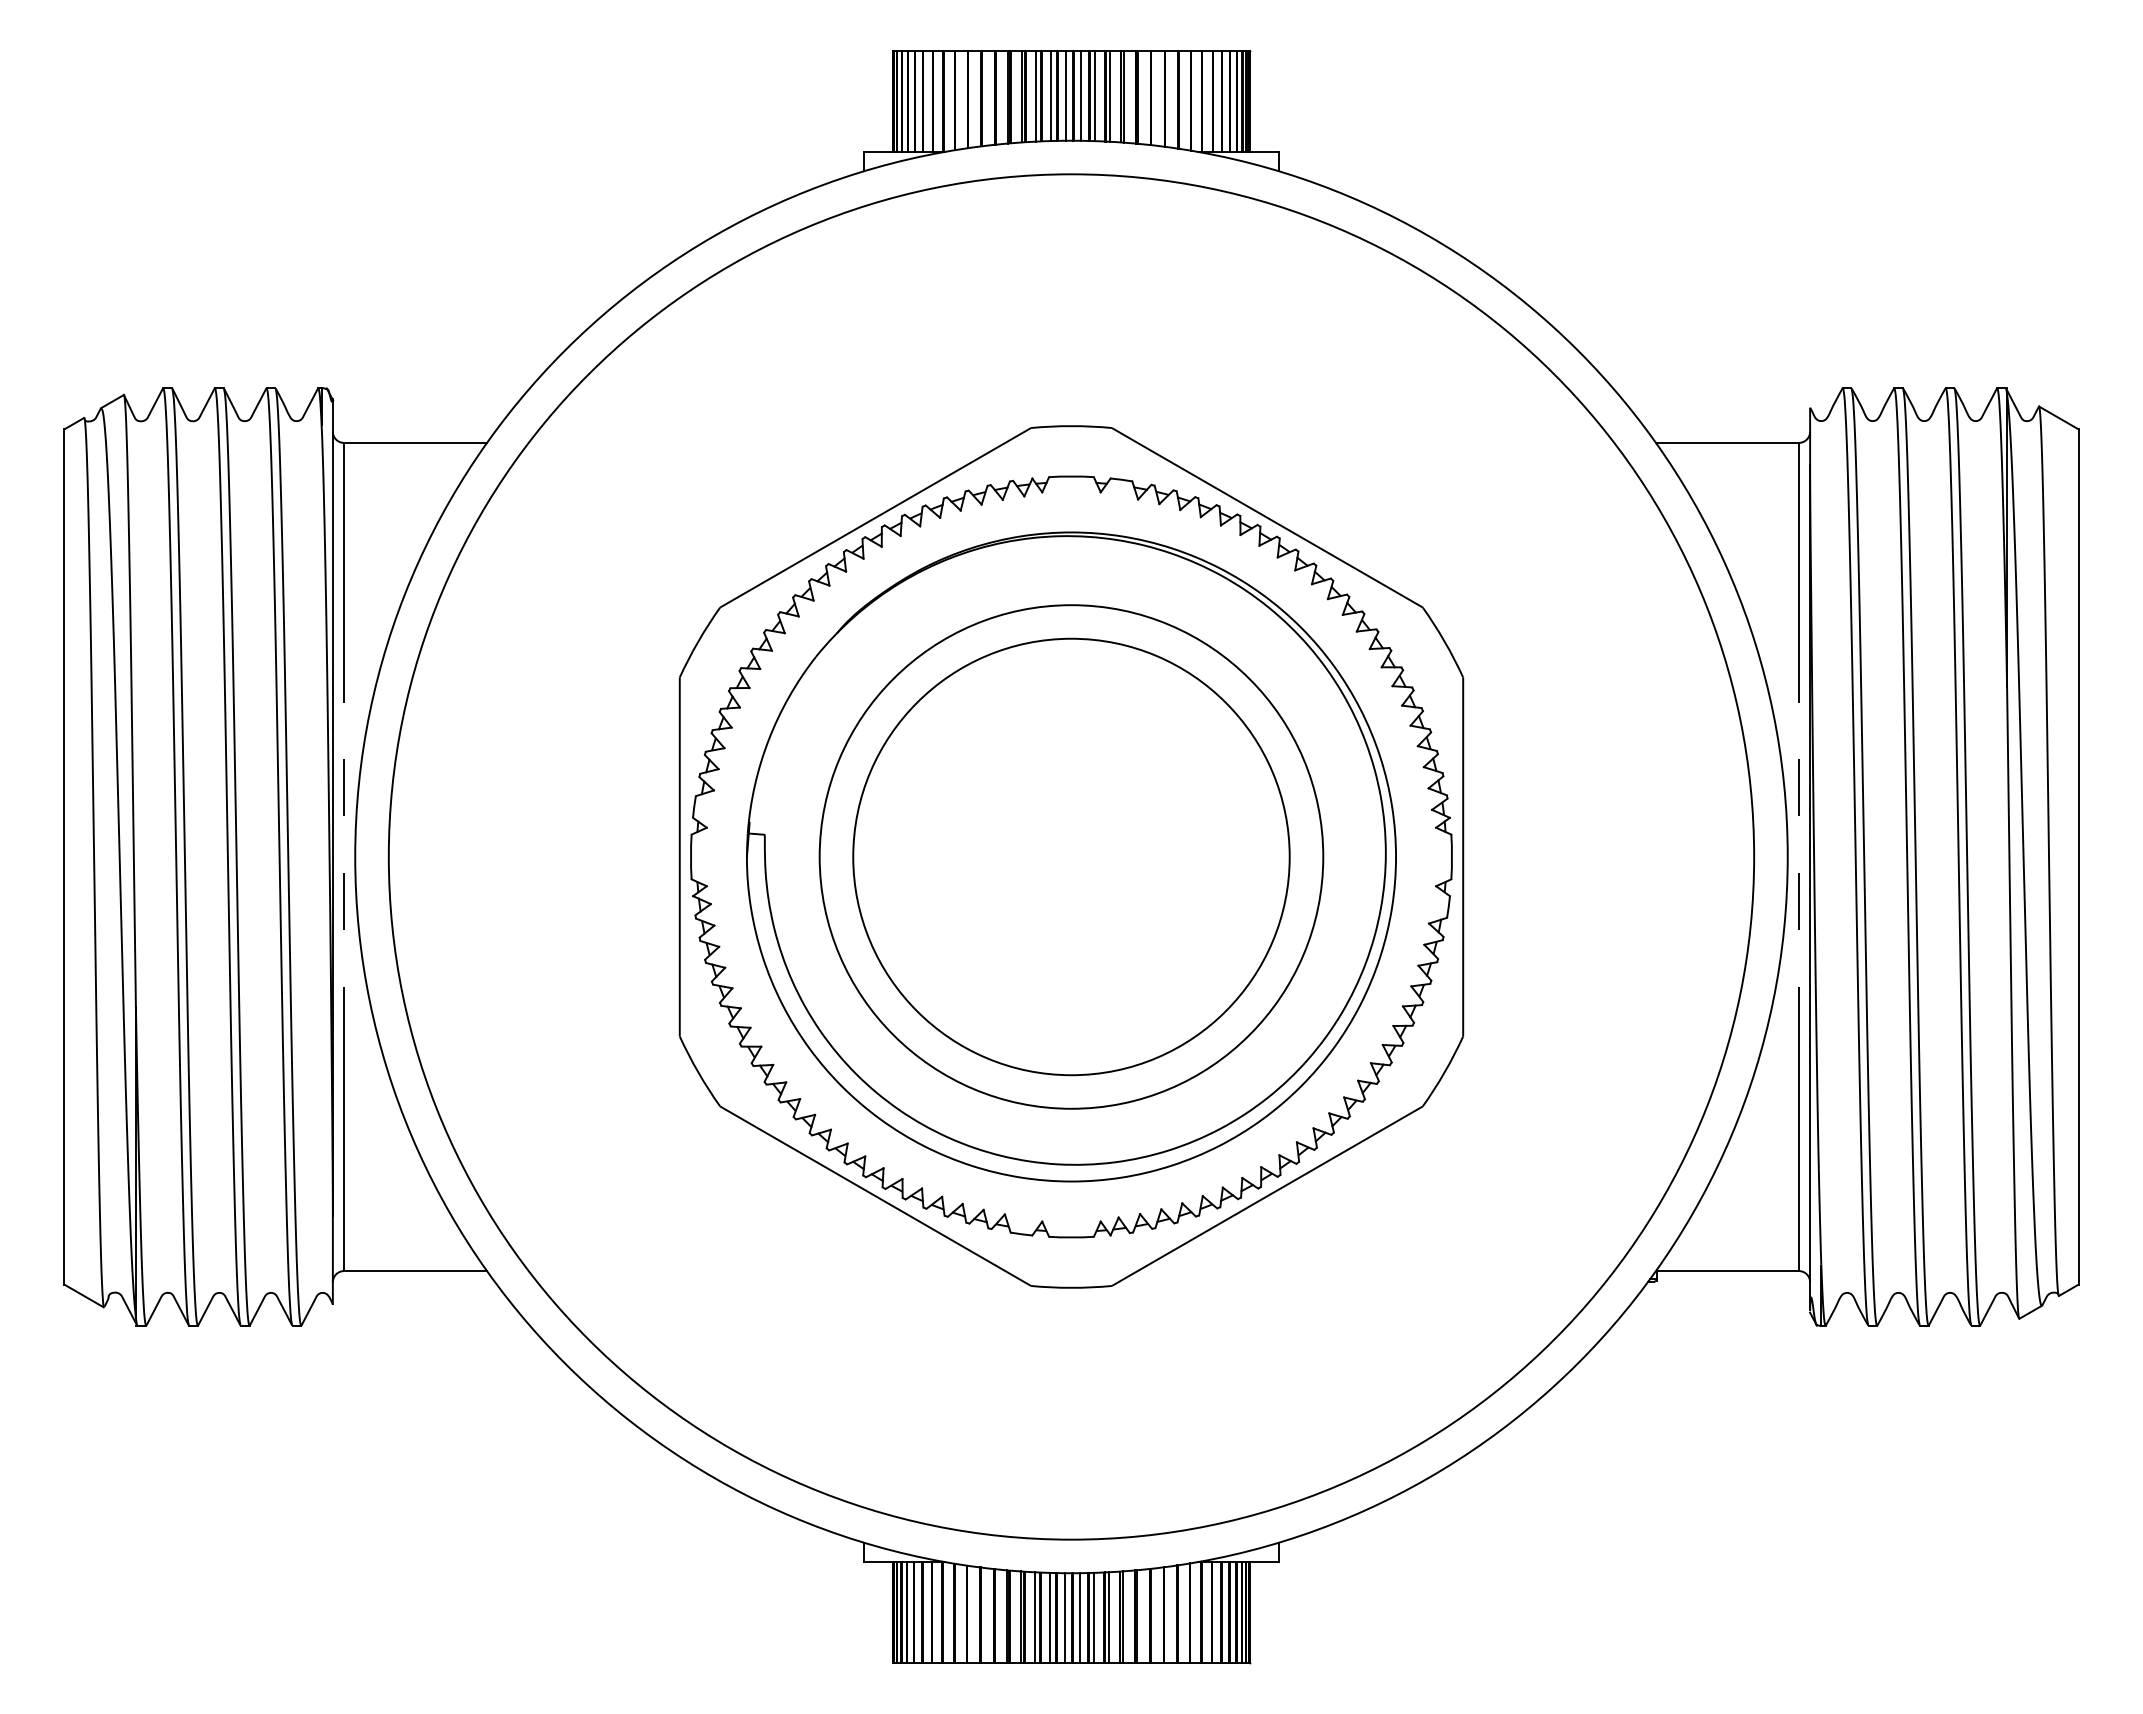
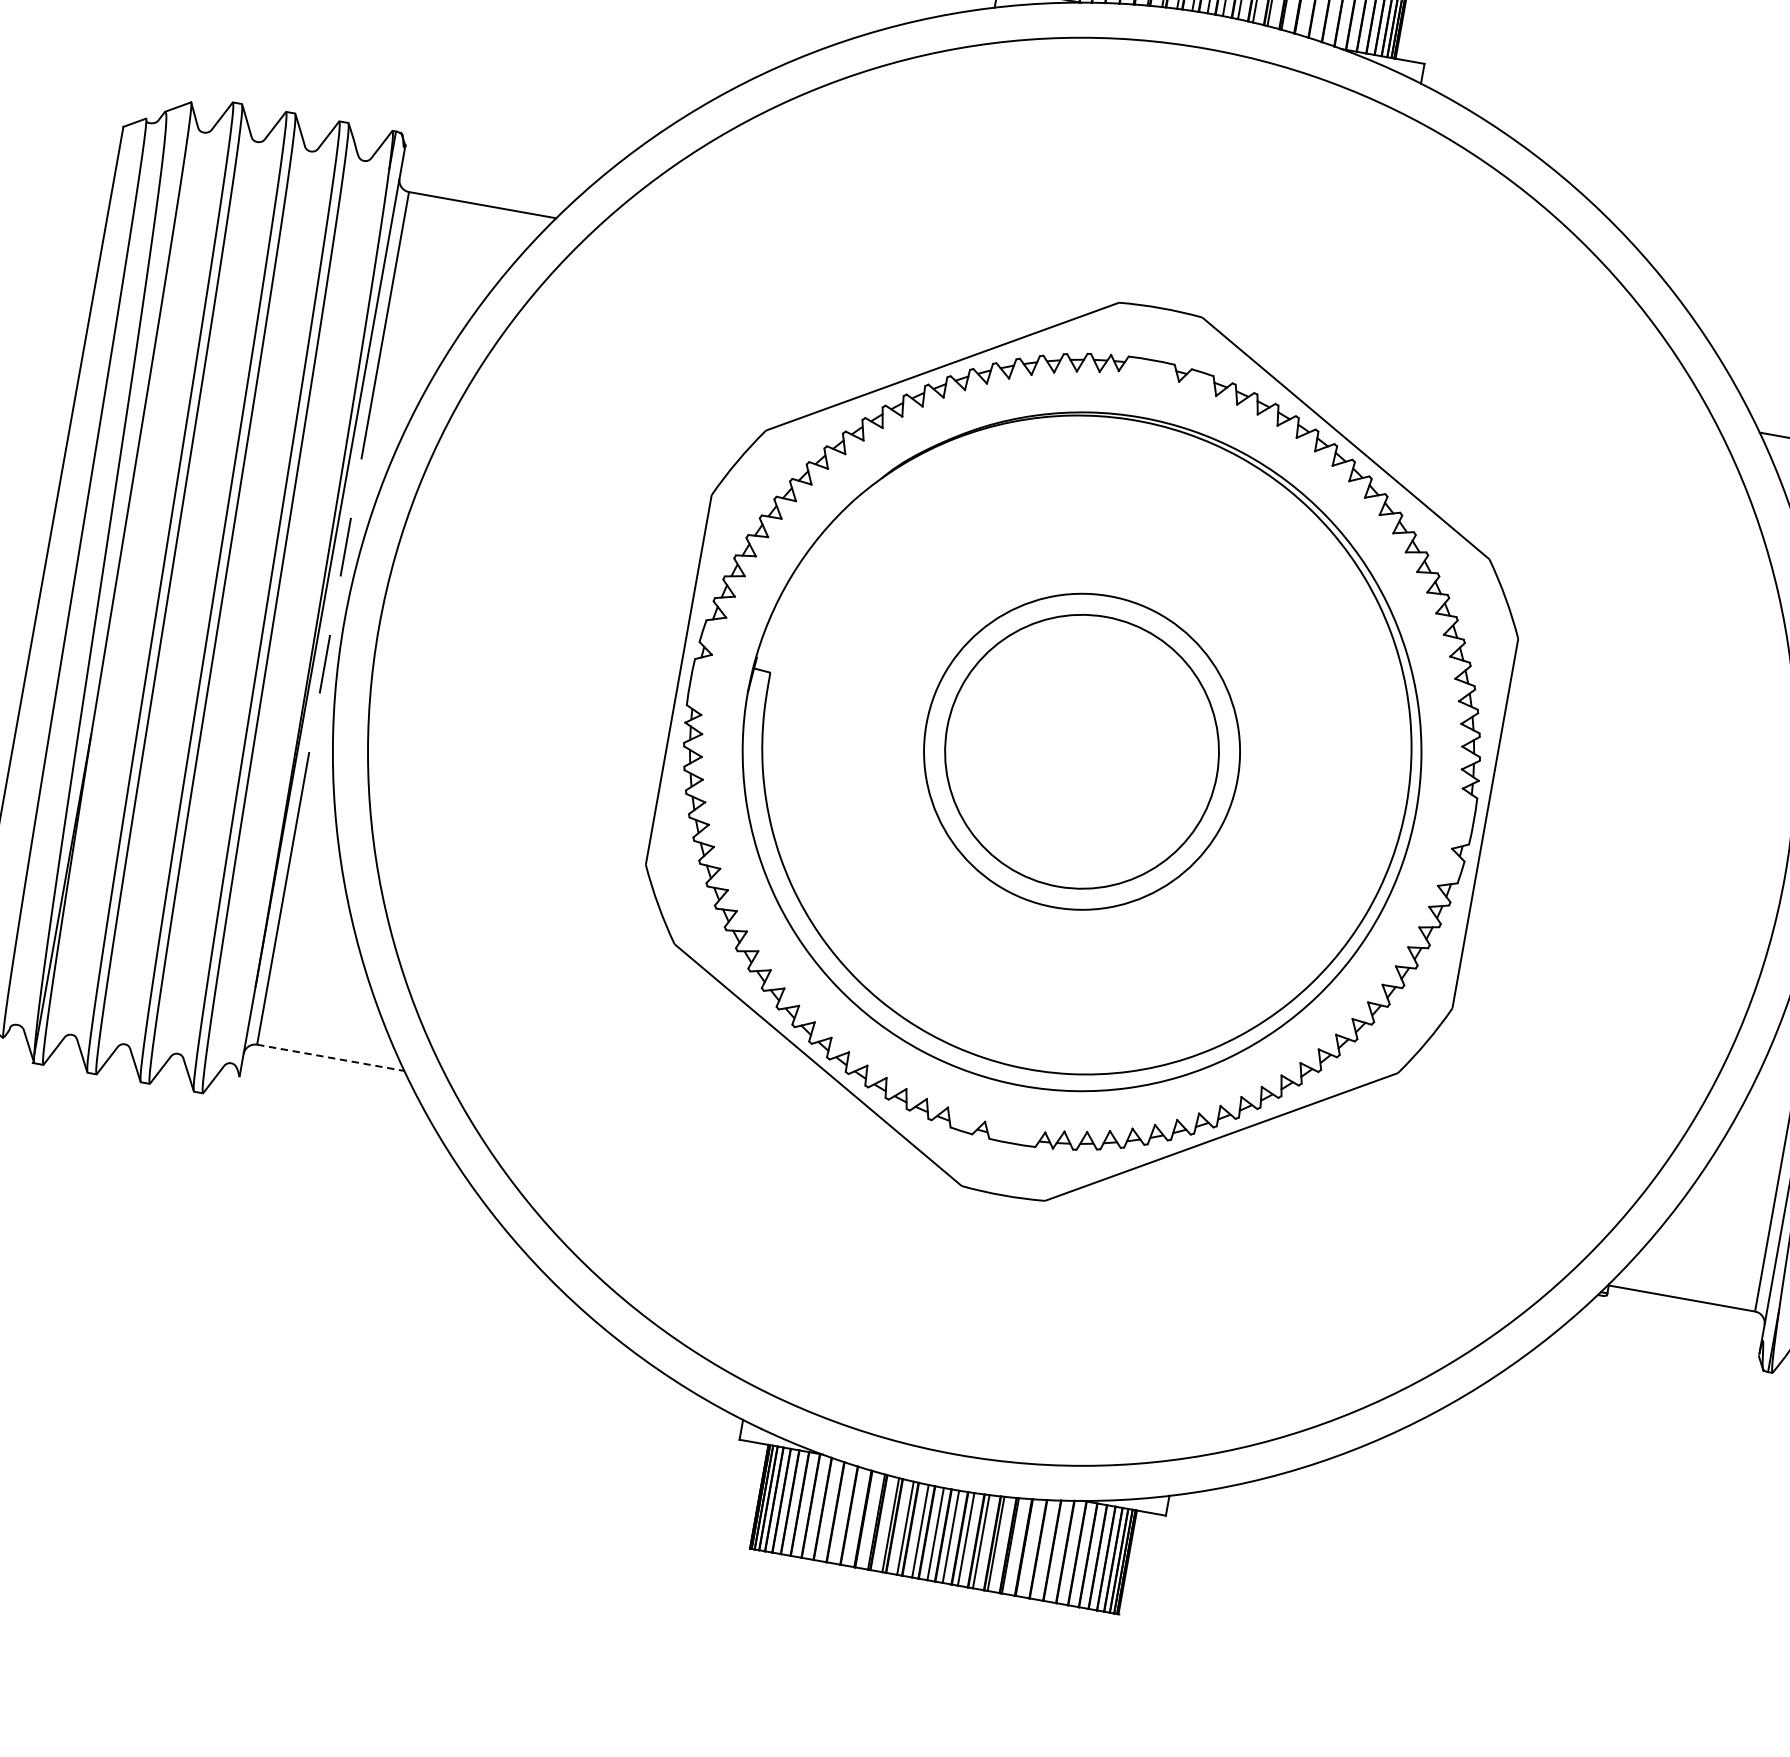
circle: (1071, 856) -> (1082, 751), size x0.6
circle: (1071, 856) -> (1082, 751), size x0.6
line: (415, 1271) -> (330, 1058), solid -> dashed

